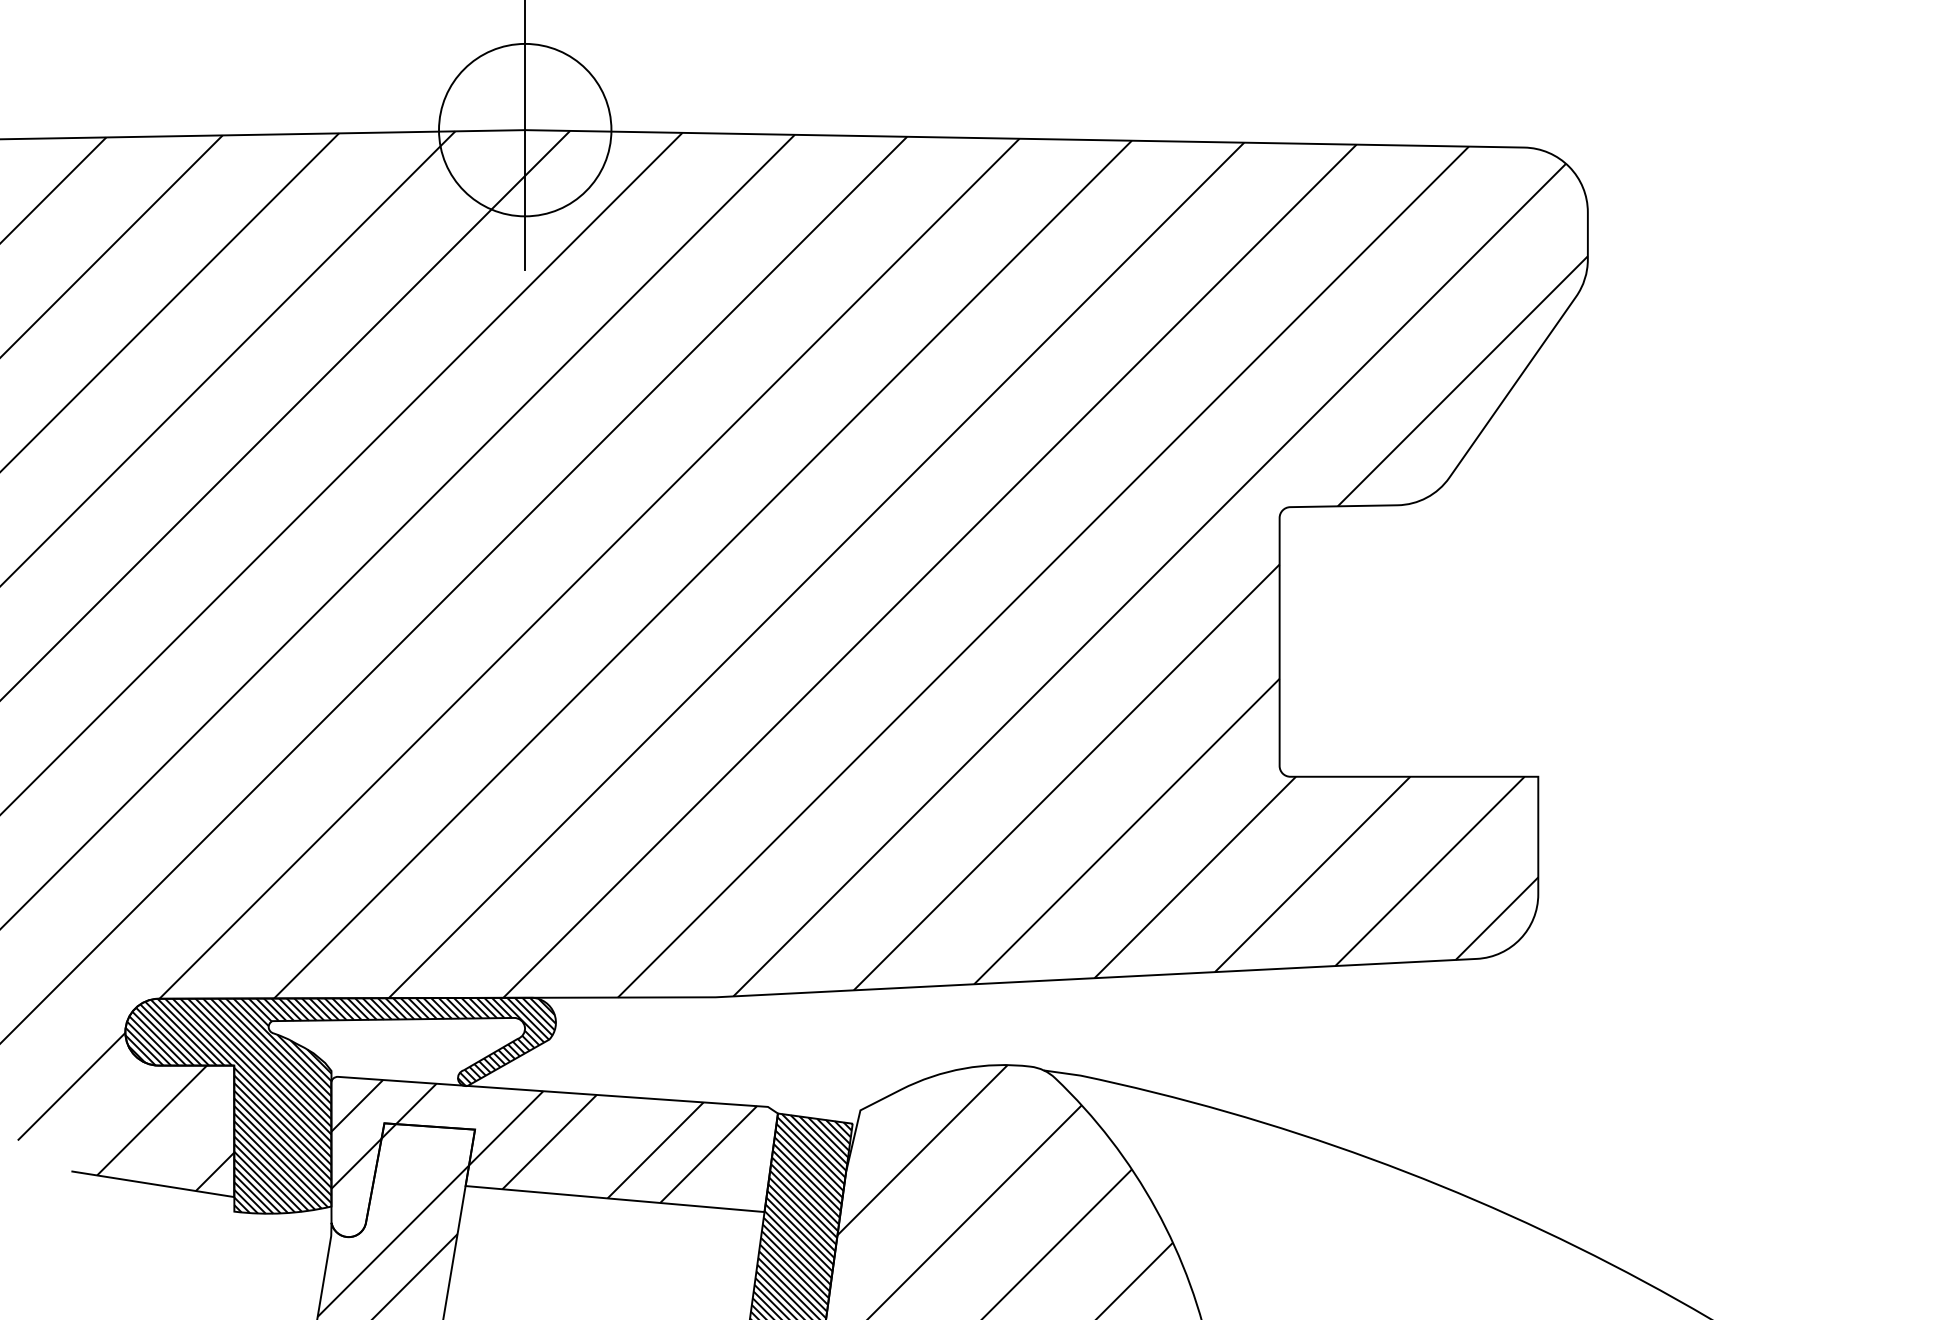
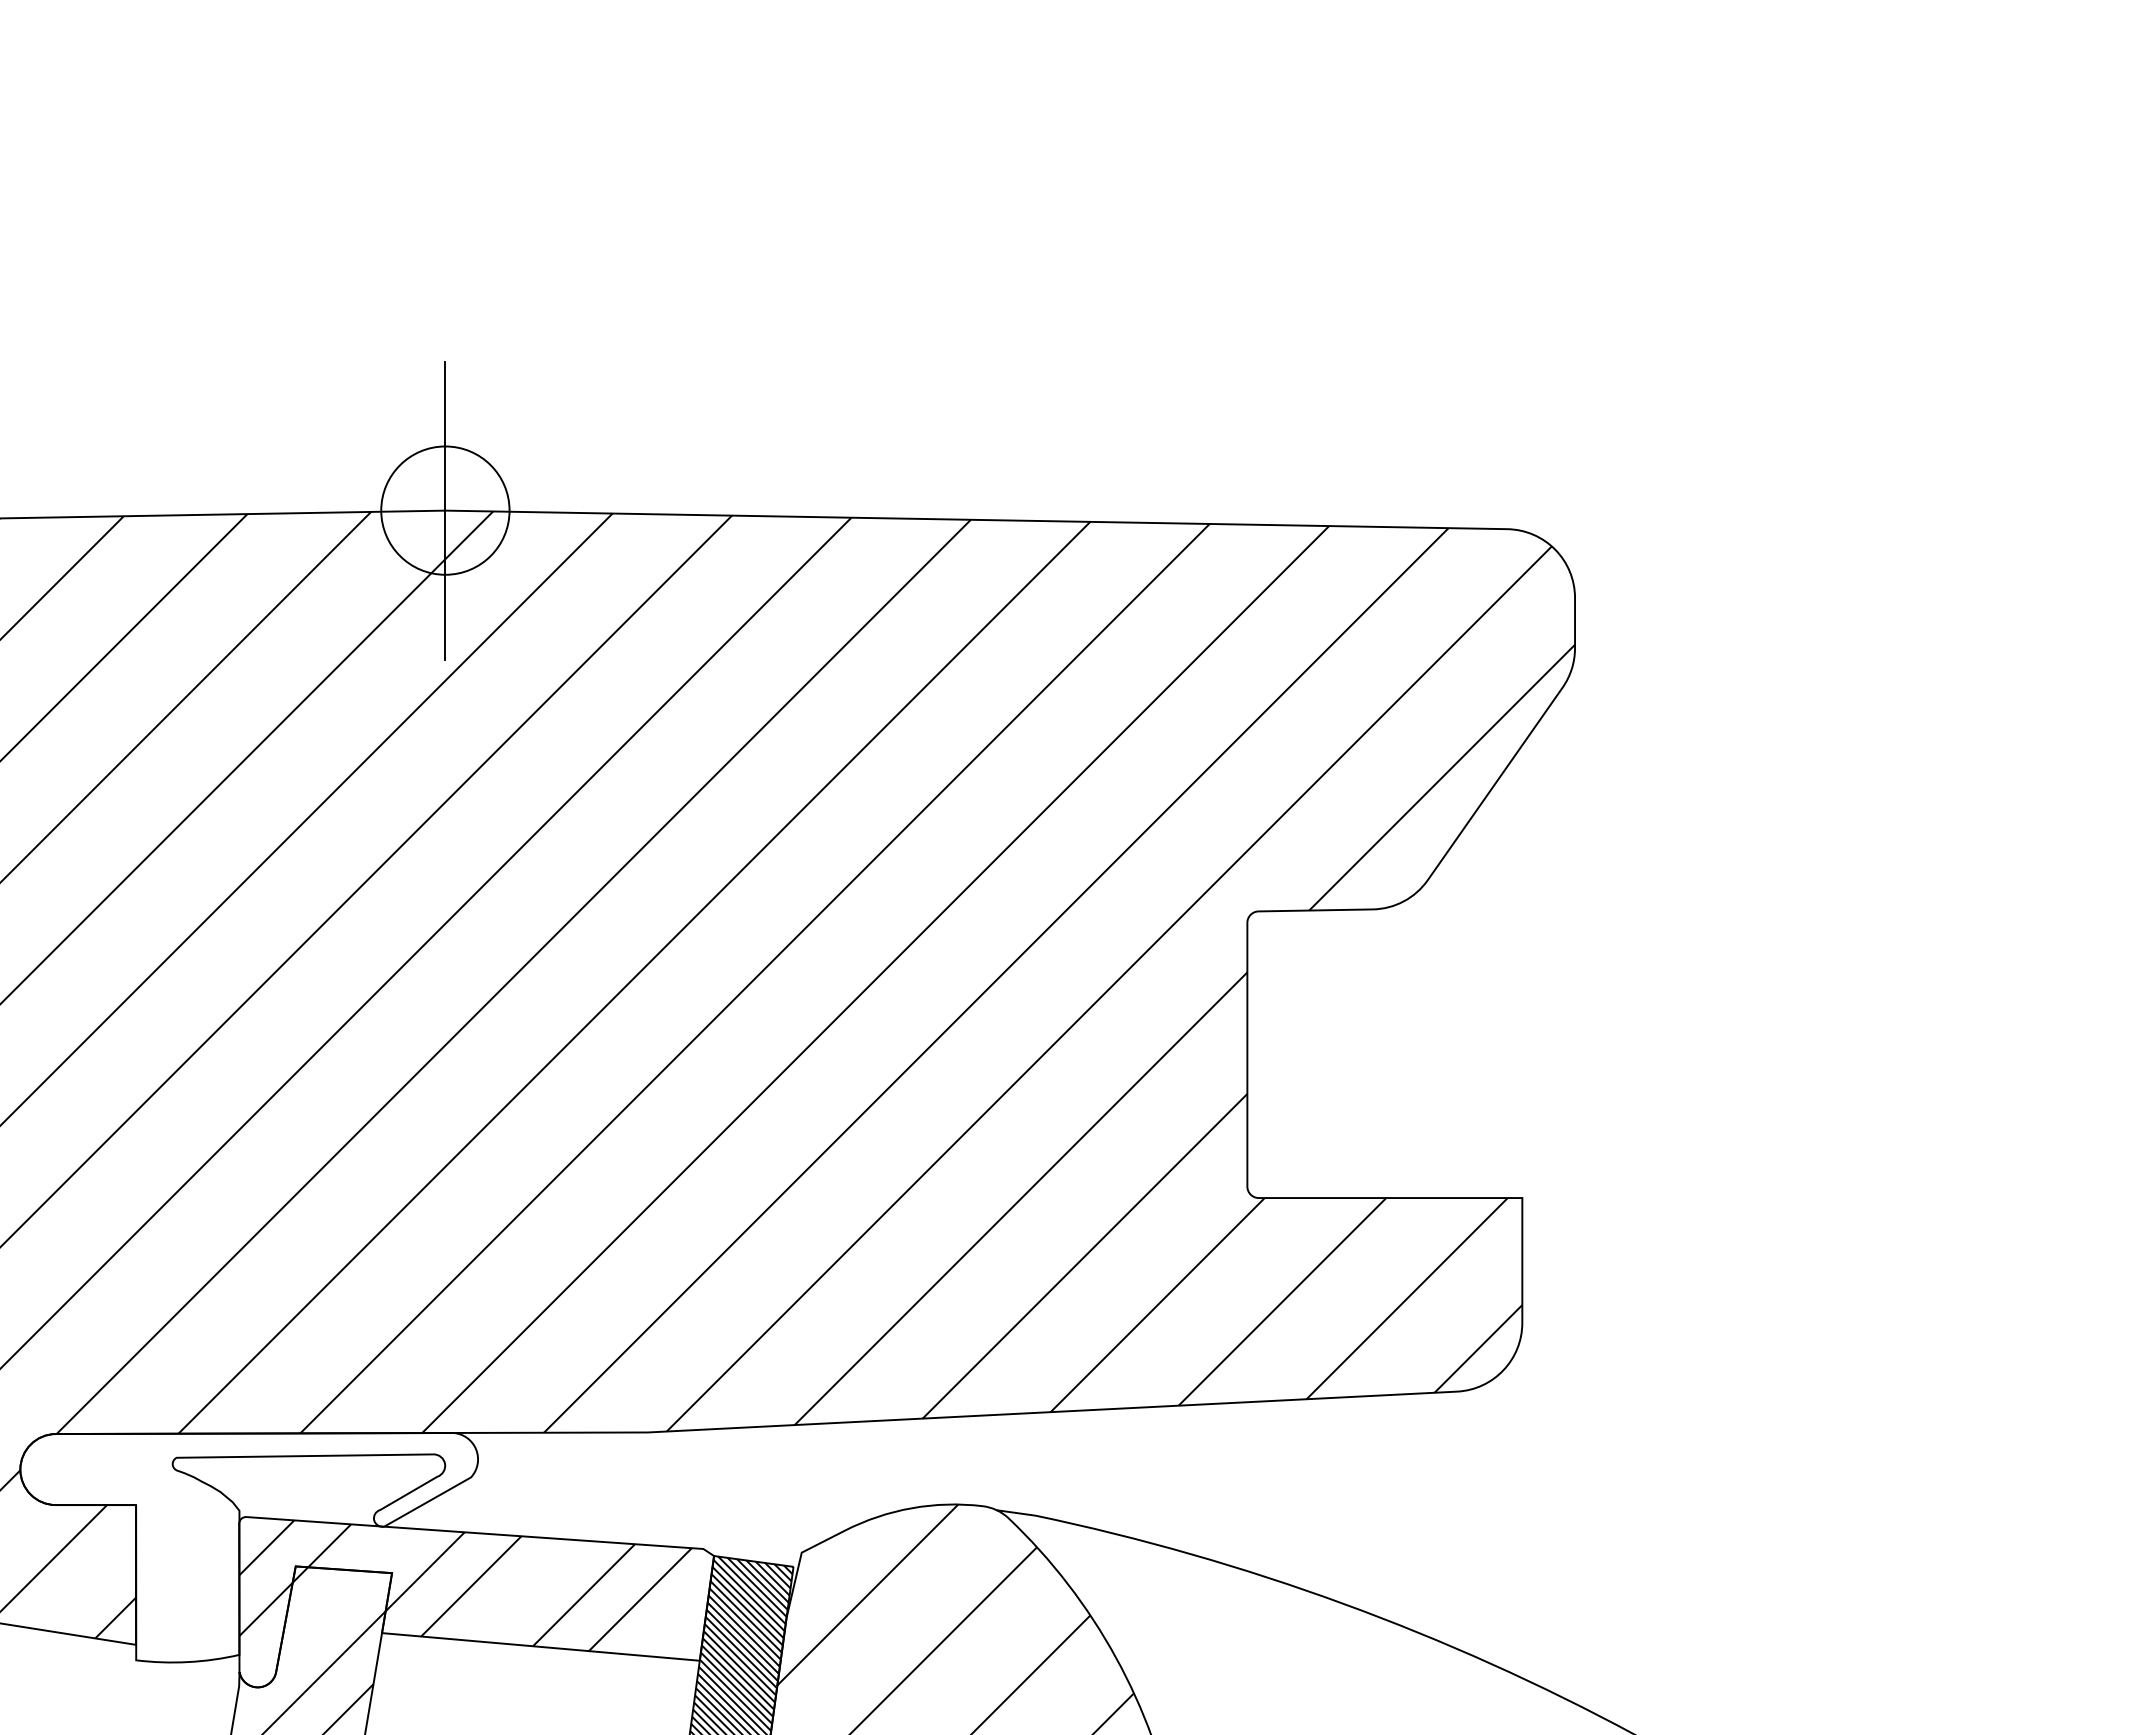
circle: (525, 130) -> (445, 510), size x0.7
hatch: (340, 1105) -> (249, 1547), removed

